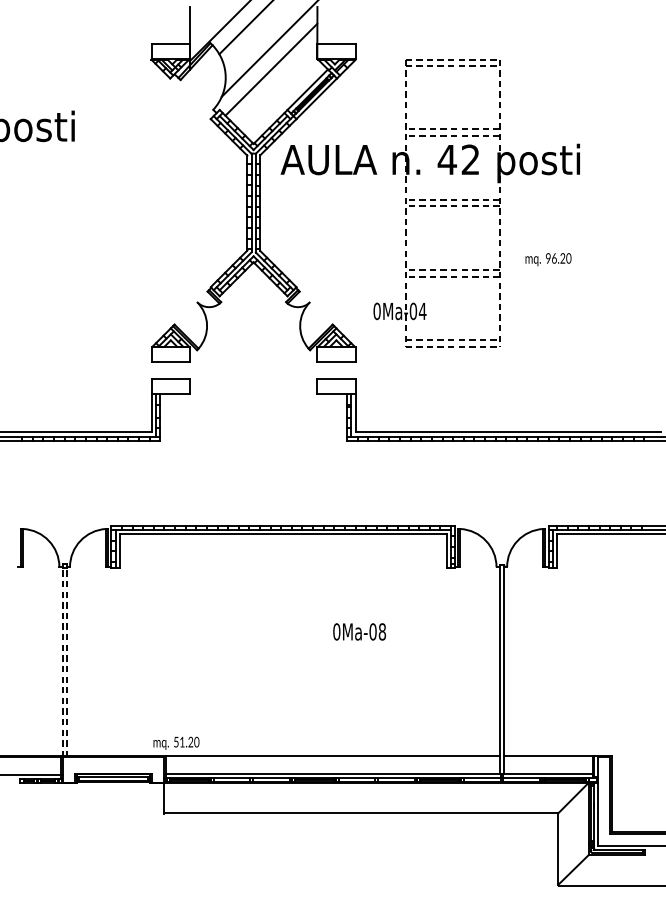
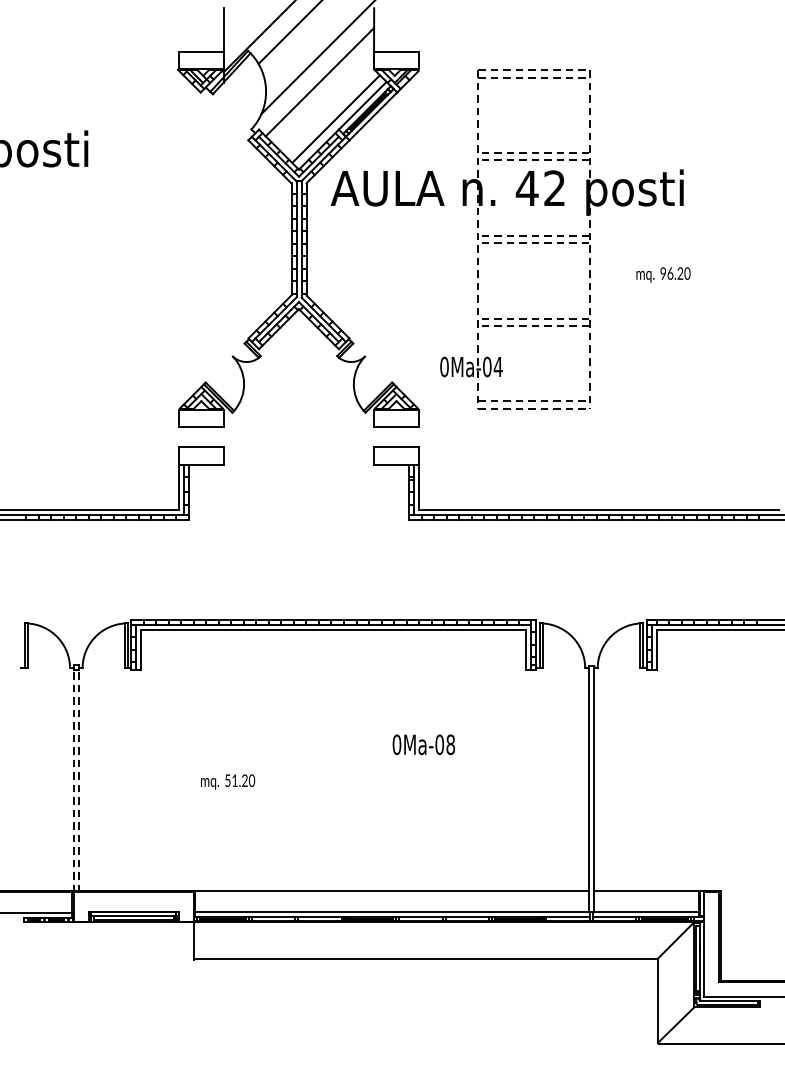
line: (284, 100) -> (335, 118), added
text: (548, 259) -> (663, 274), moved
text: (176, 742) -> (228, 781), moved

